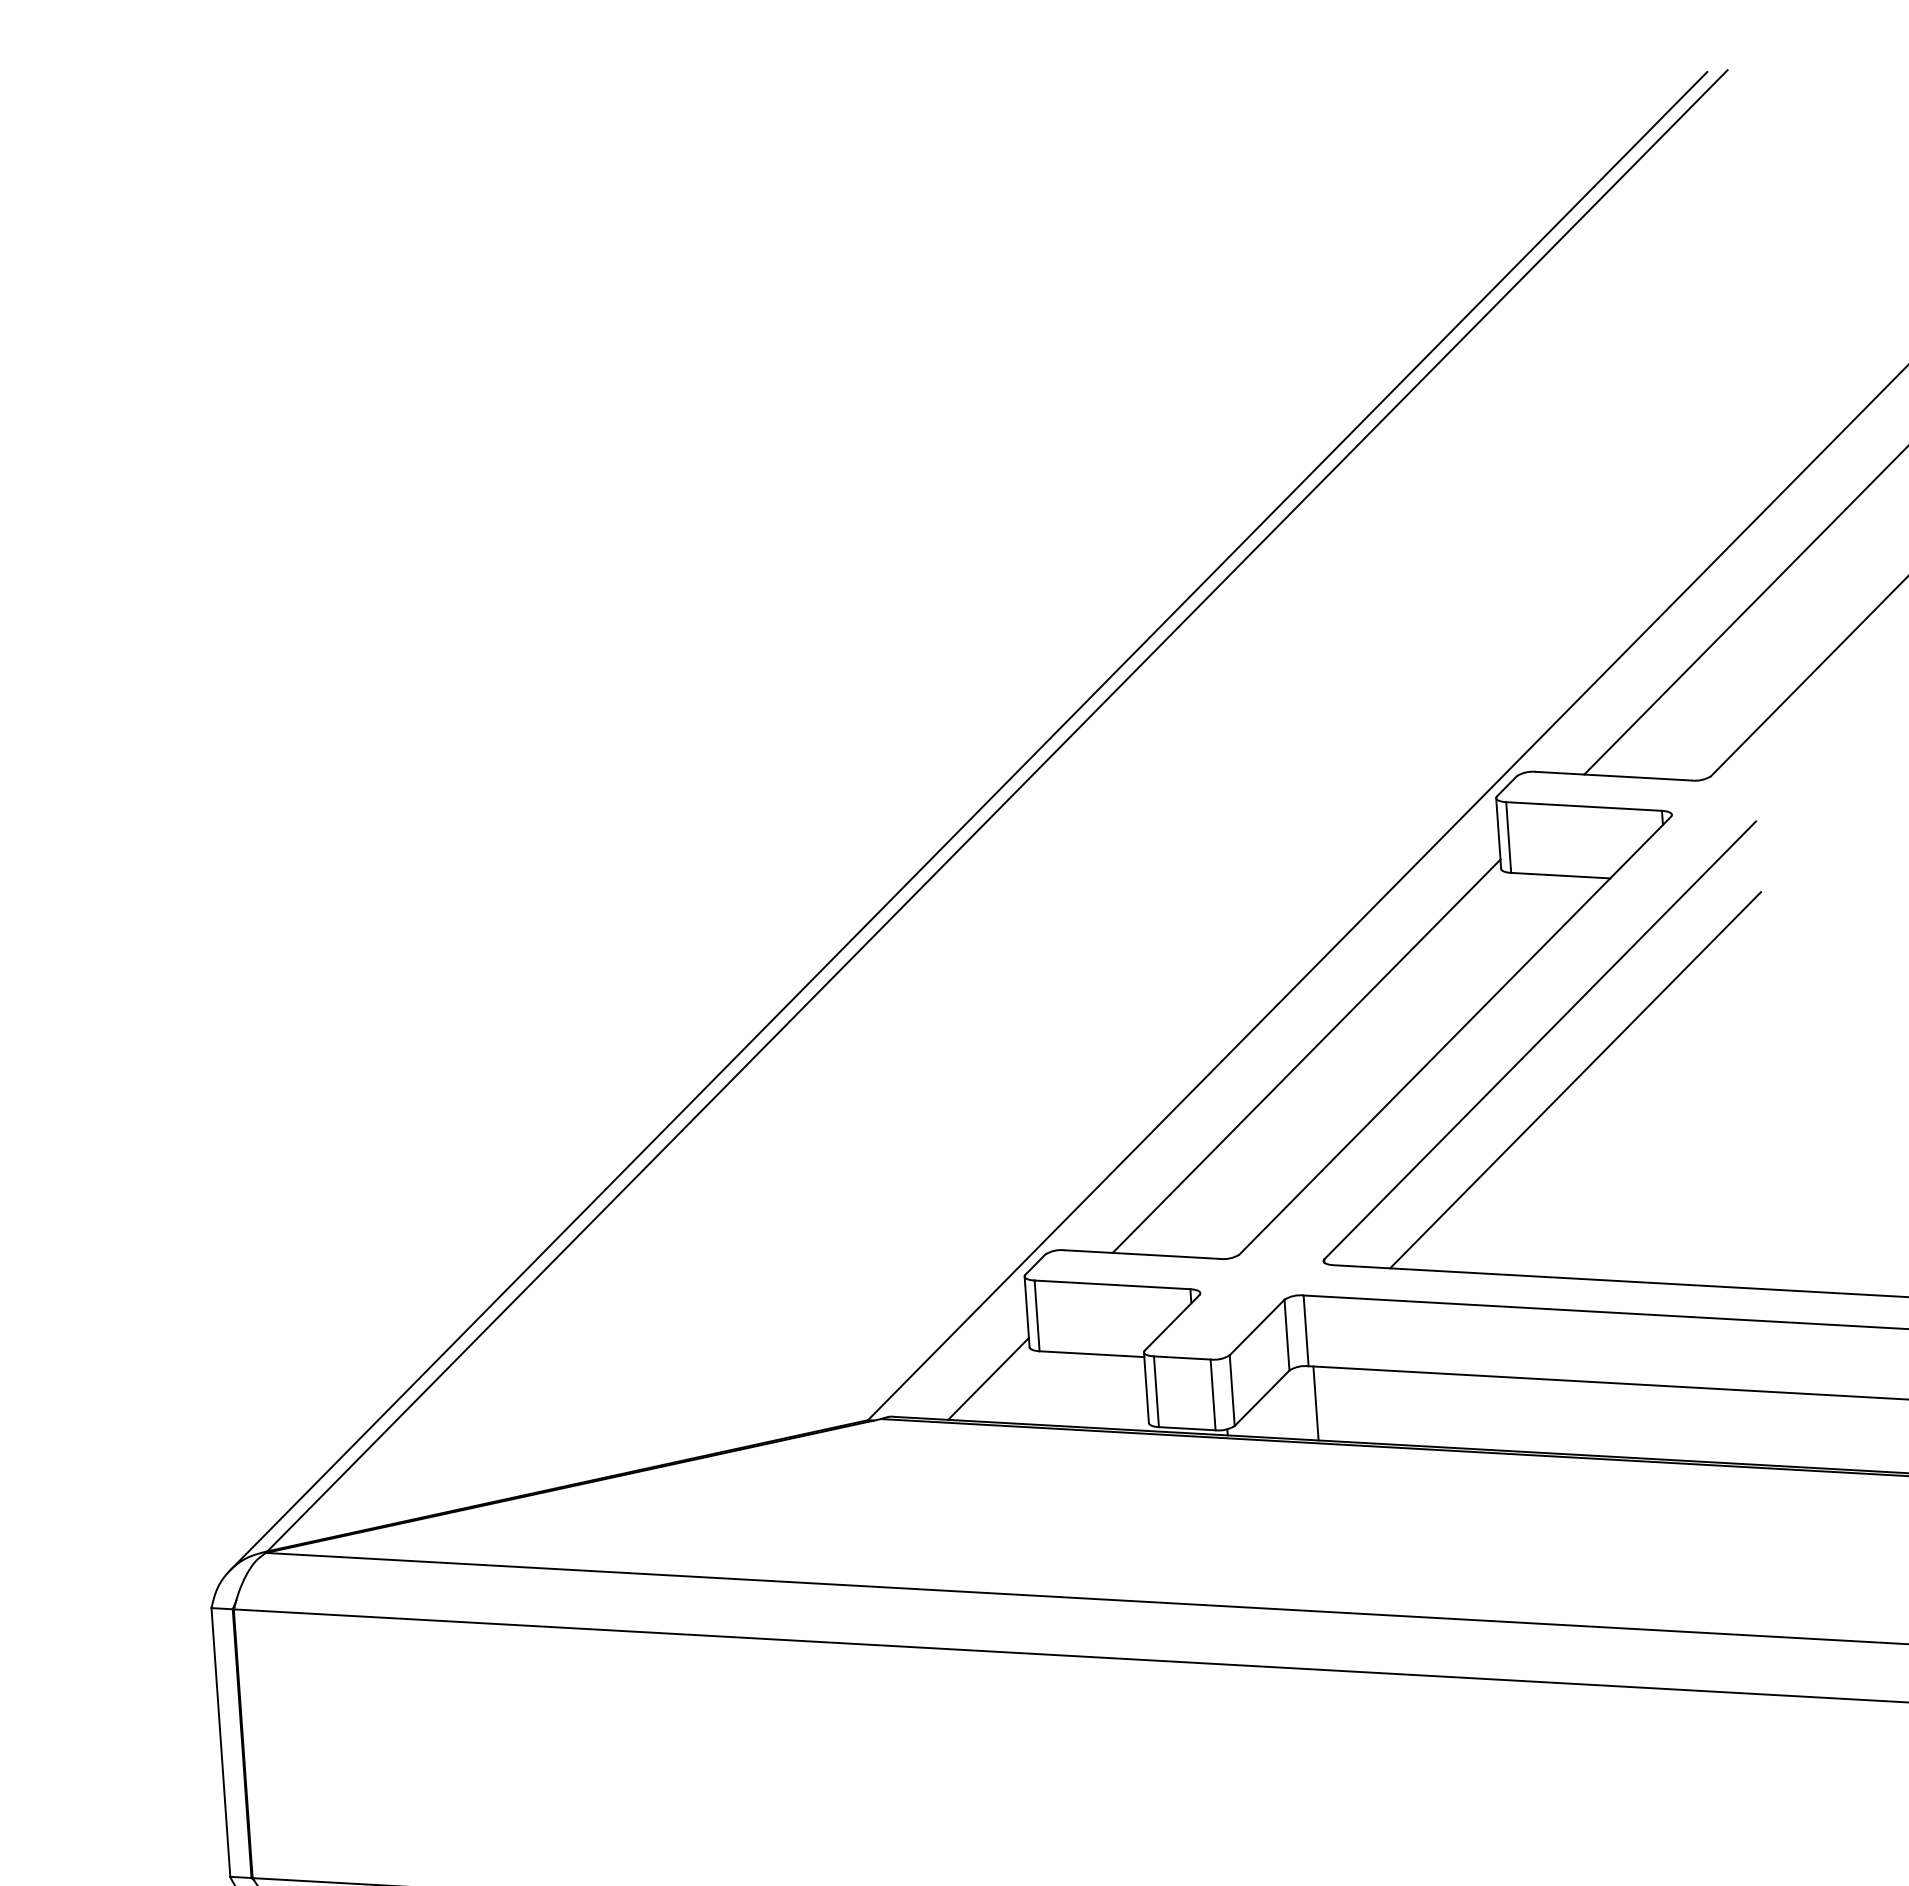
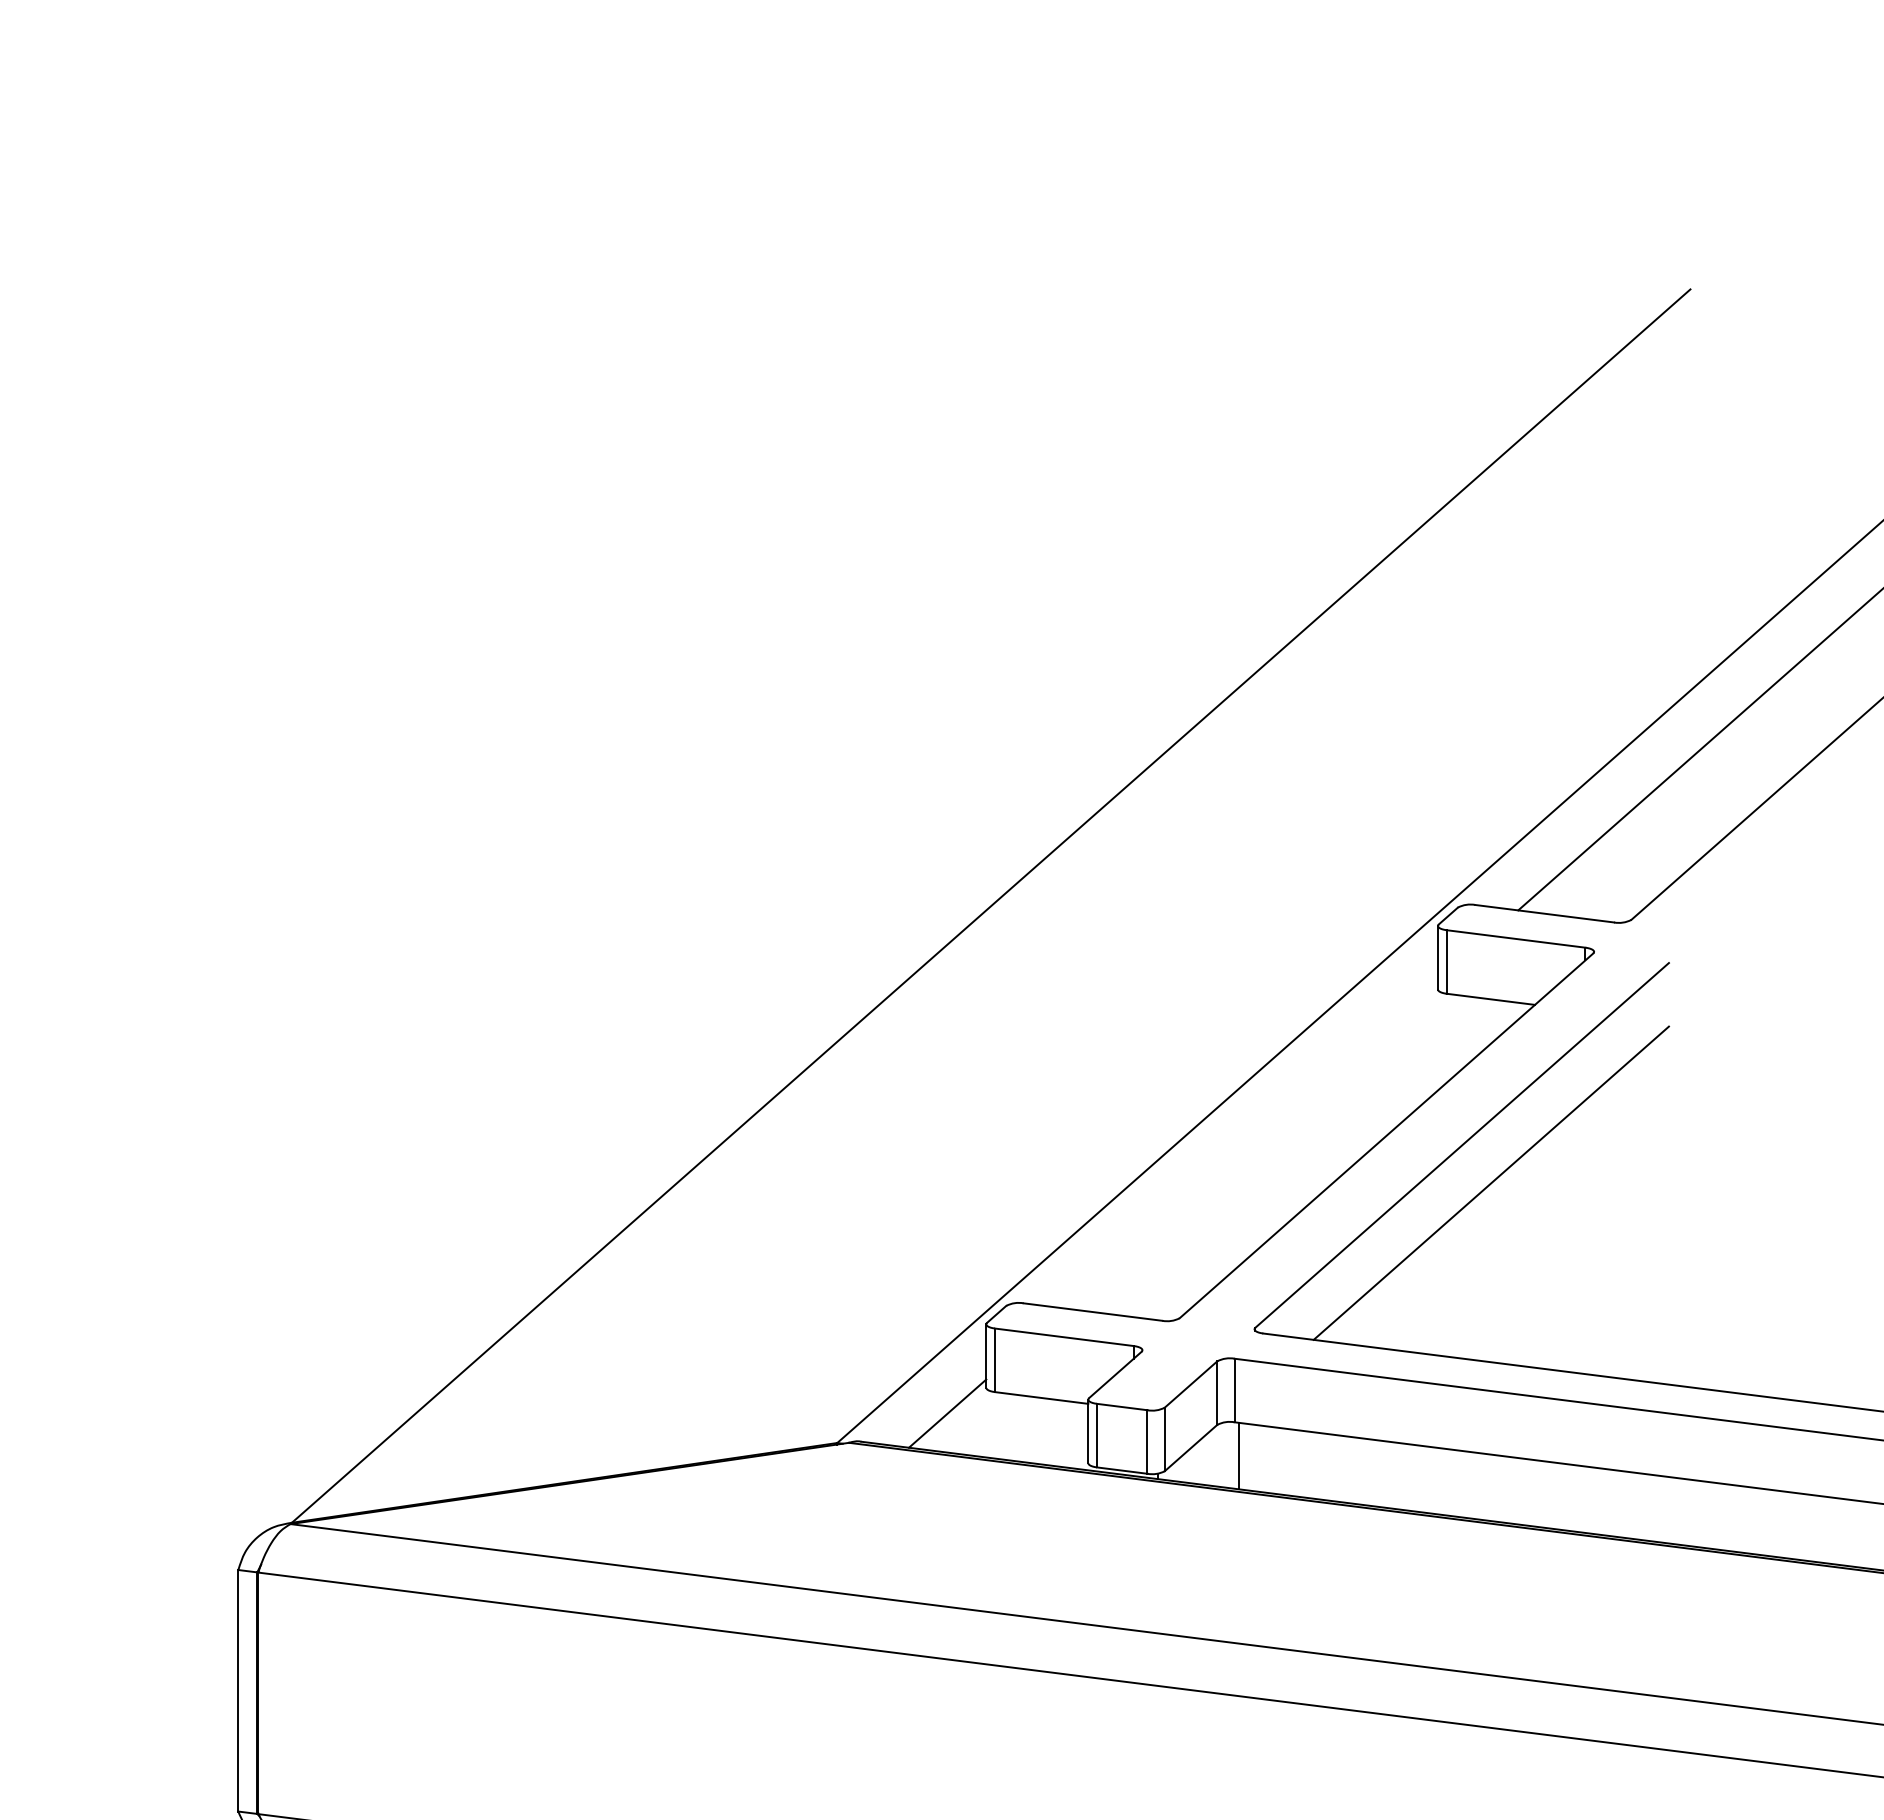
line: (968, 821) -> (964, 913), removed
line: (1305, 1055) -> (1251, 1144), removed

